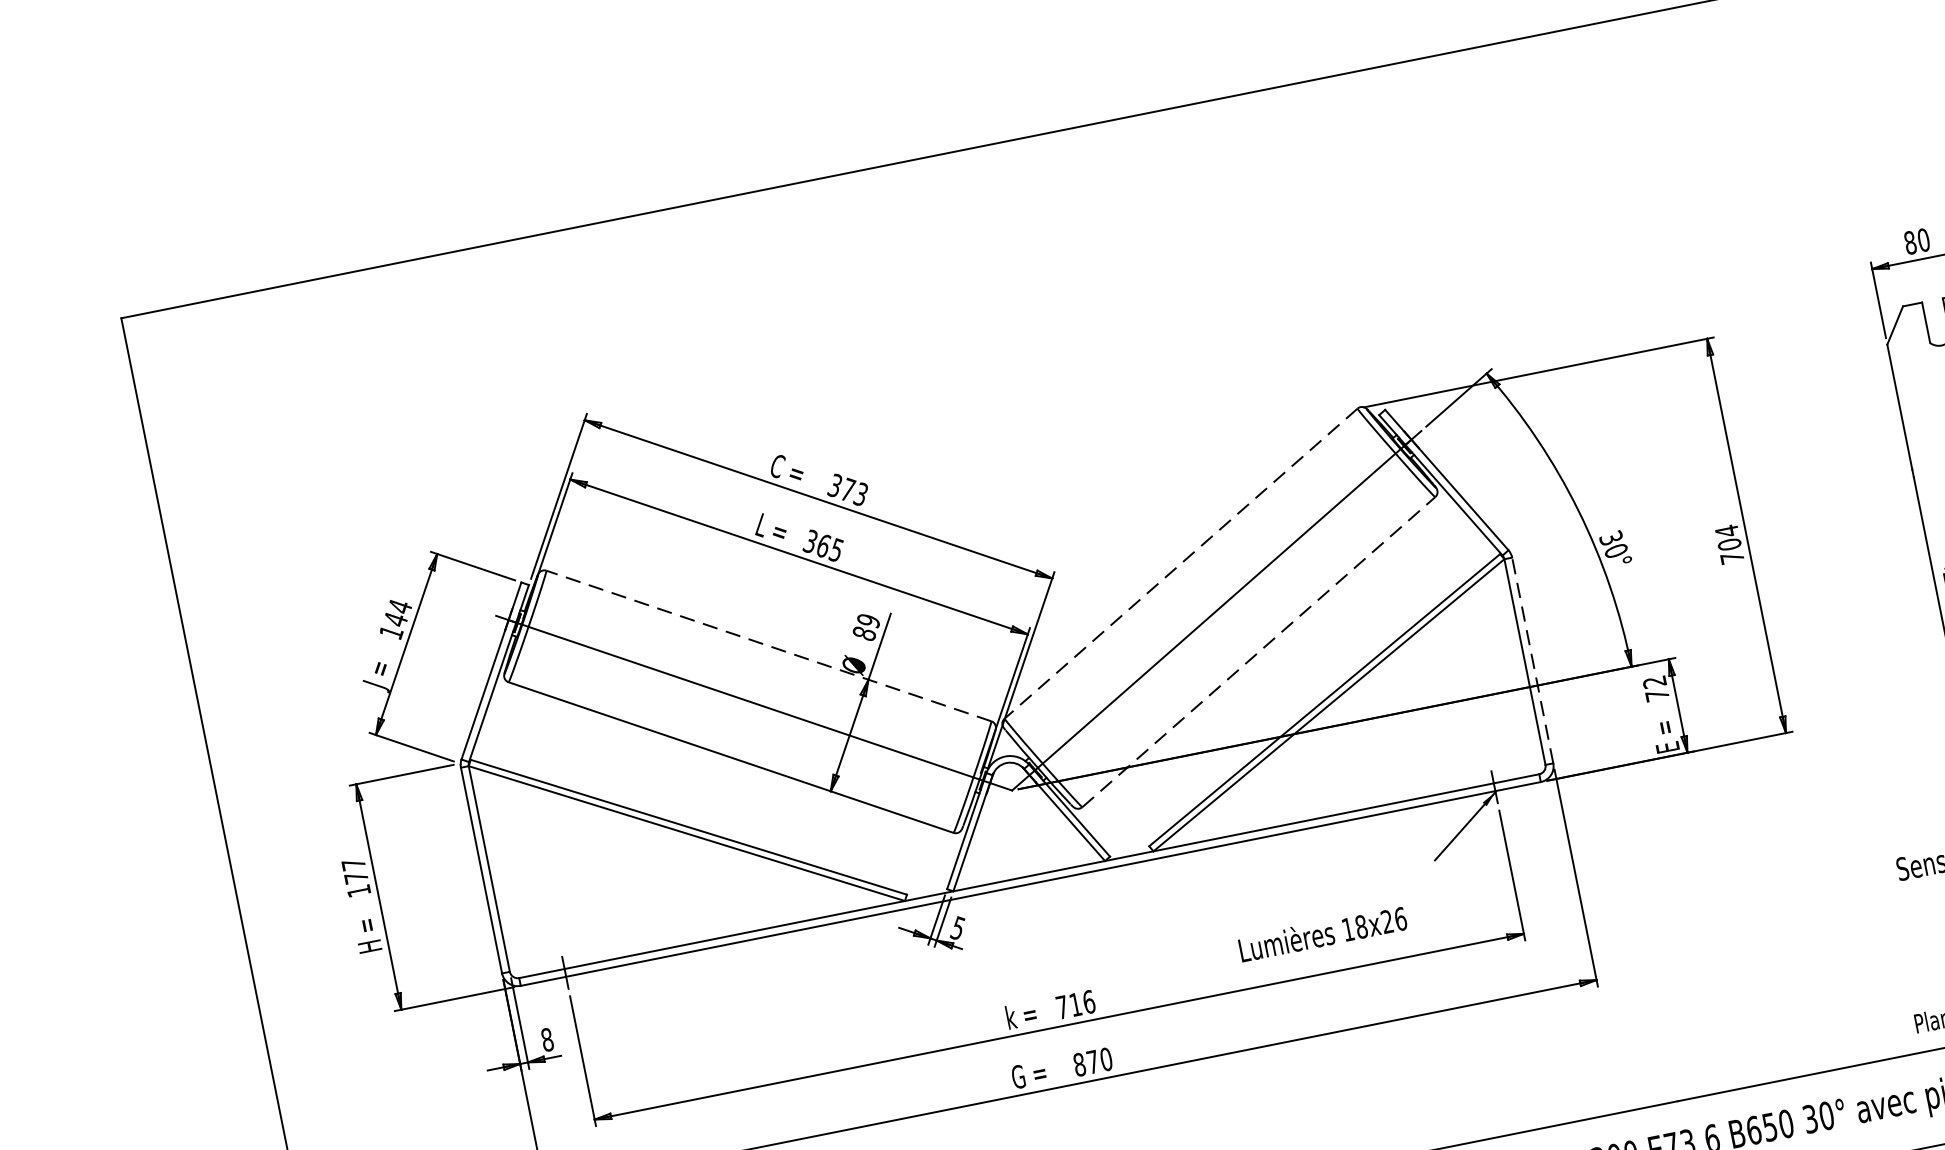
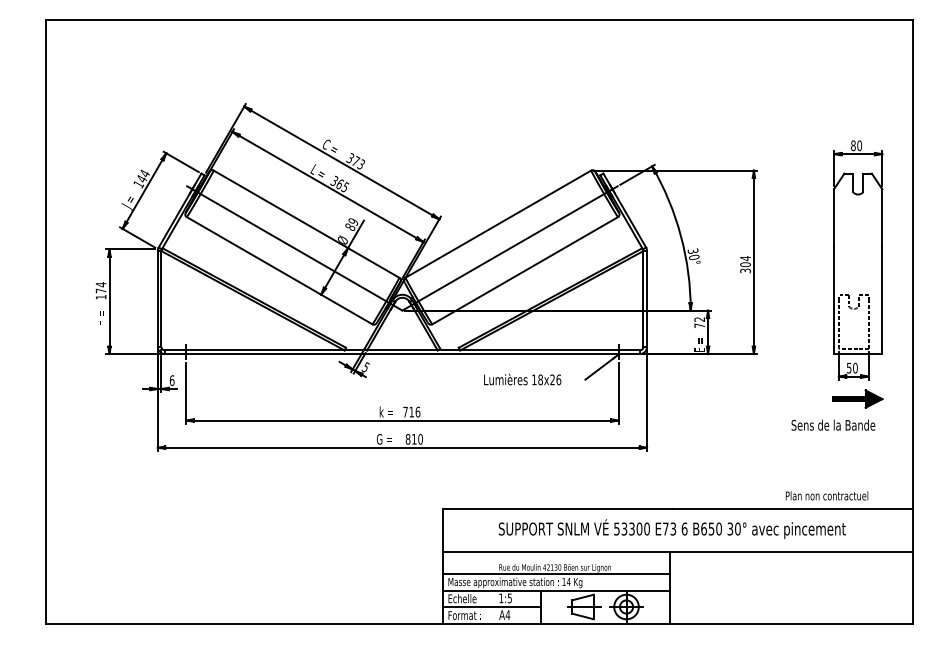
text: (1732, 557) -> (745, 270), 704 -> 304
line: (1179, 564) -> (497, 224), dashed -> solid
line: (768, 644) -> (306, 223), dashed -> solid
line: (1259, 651) -> (525, 270), dashed -> solid
line: (1533, 659) -> (647, 298), dashed -> solid
text: (352, 864) -> (100, 284), 177 -> 174
text: (1322, 933) -> (522, 379), moved
text: (545, 1039) -> (171, 380), 8 -> 6
text: (1093, 1062) -> (414, 439), 870 -> 810

